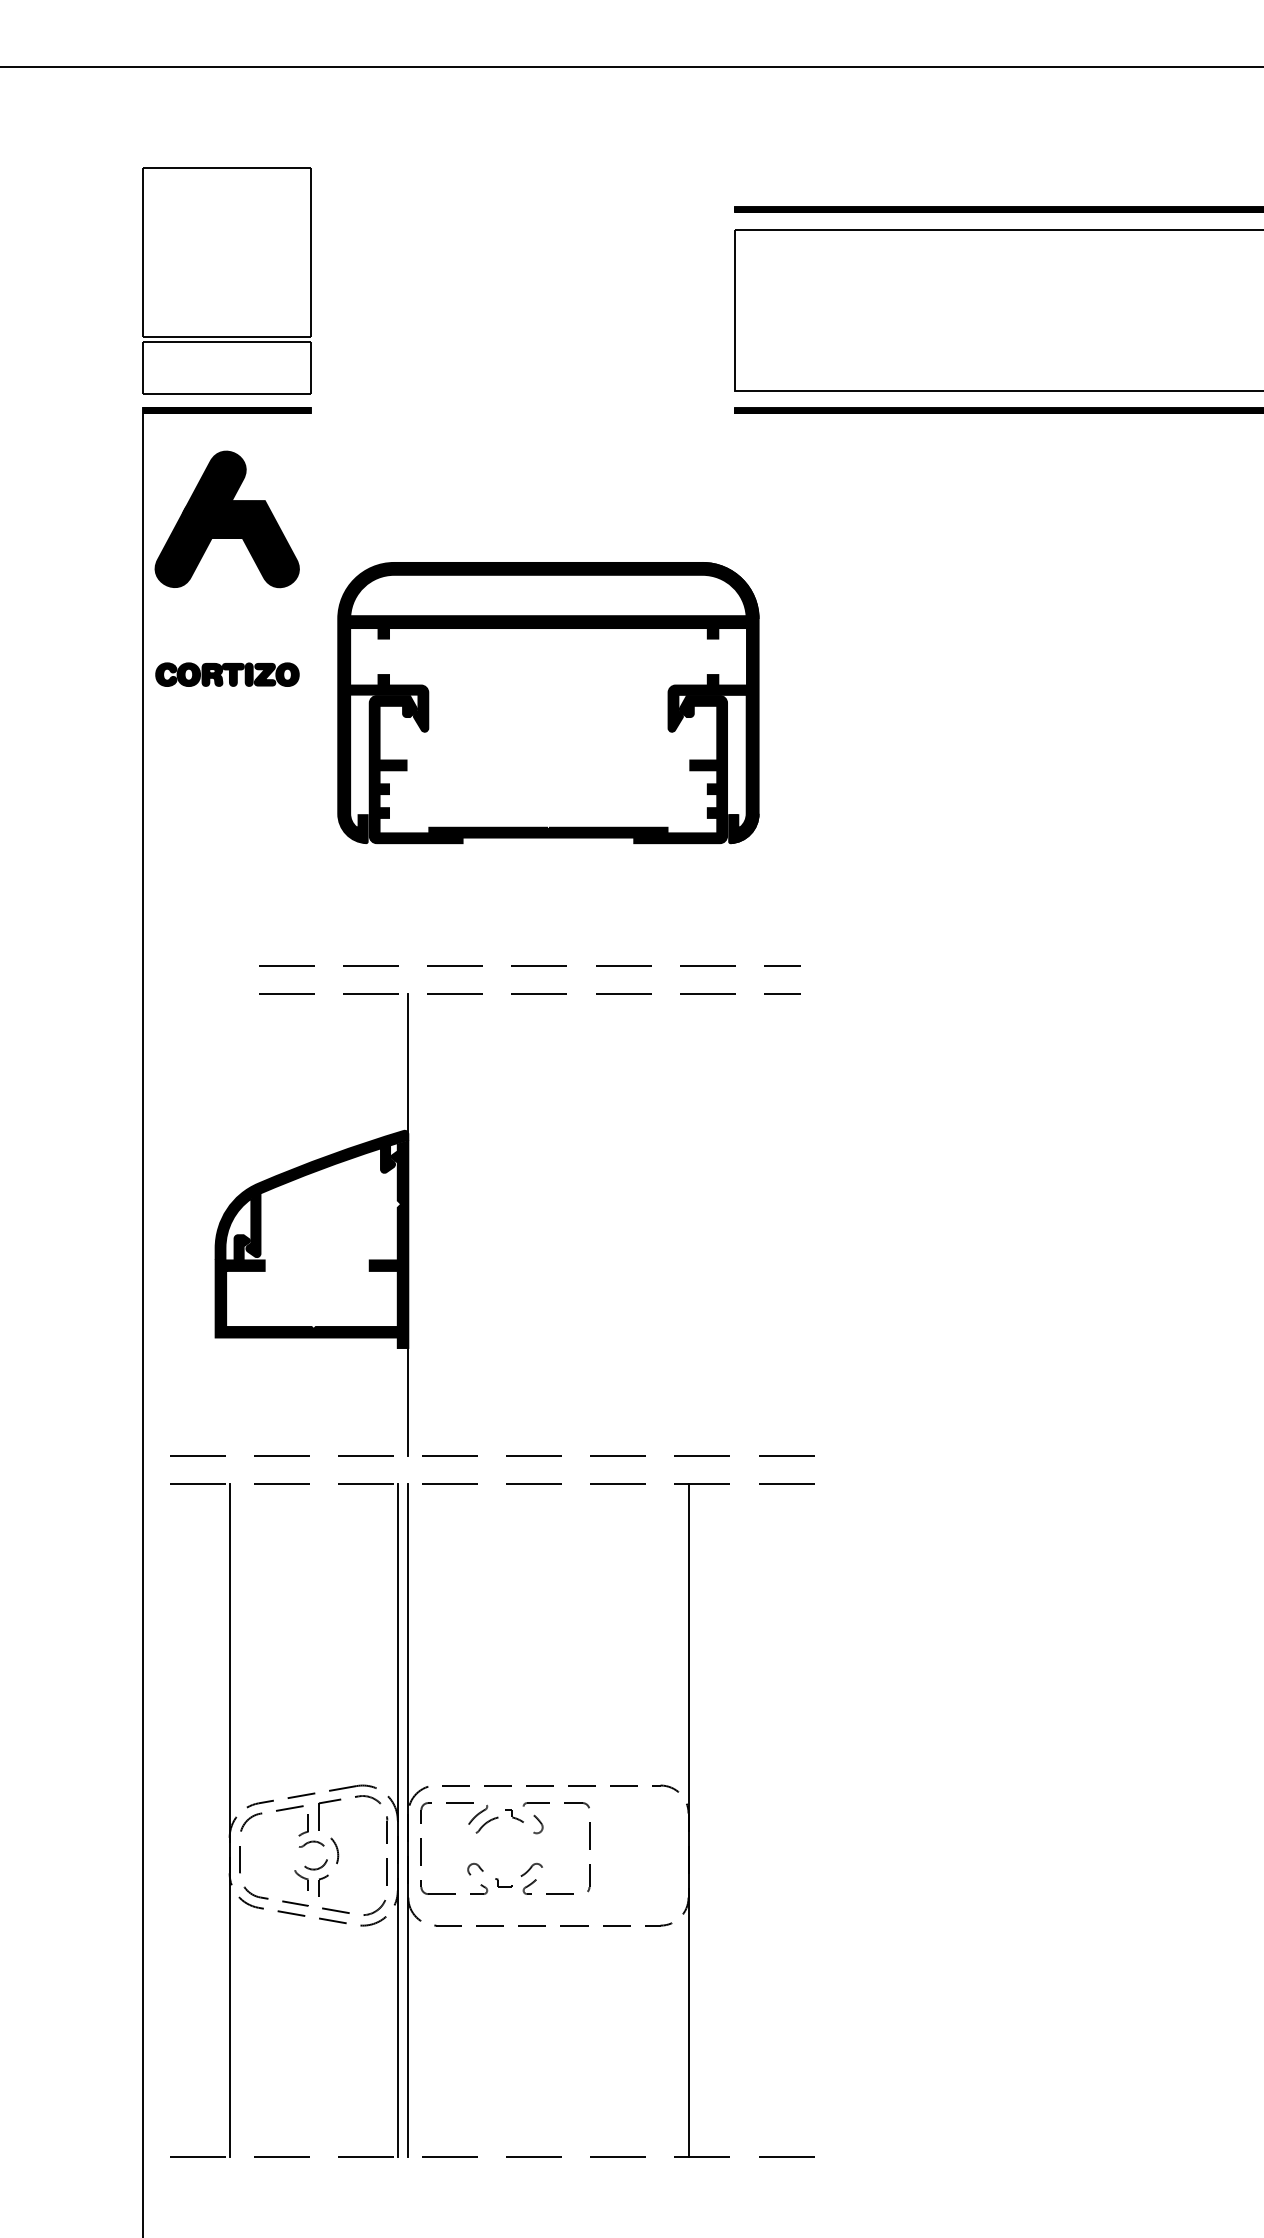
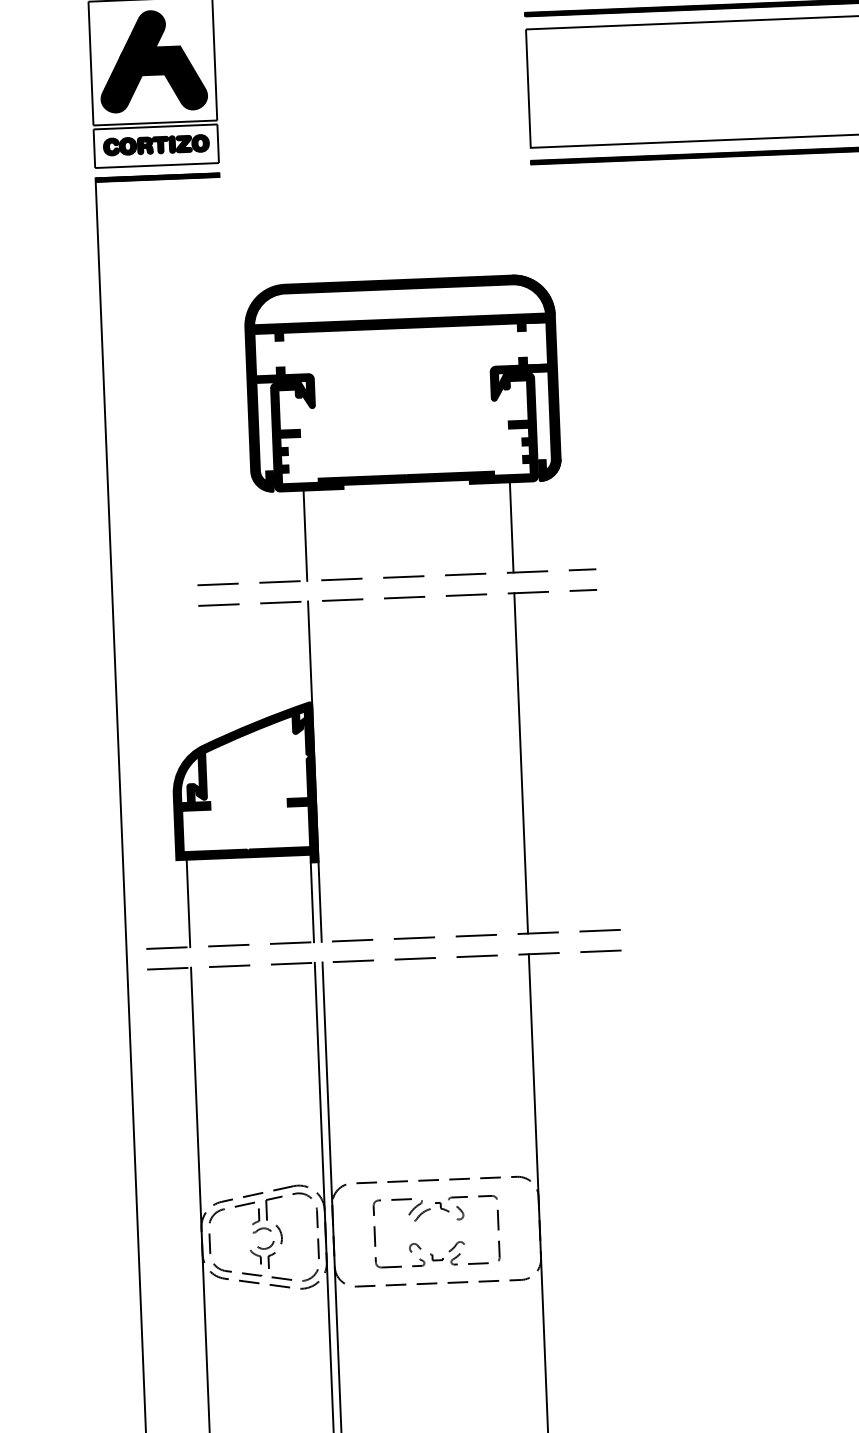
part: (226, 519) -> (152, 61), moved
part: (227, 674) -> (156, 145), moved
line: (408, 904) -> (305, 535), added
line: (688, 904) -> (511, 527), added
line: (688, 1224) -> (521, 763), added
line: (229, 1396) -> (188, 903), added
line: (397, 1402) -> (312, 902), added
part: (517, 1820) -> (444, 1210), moved

